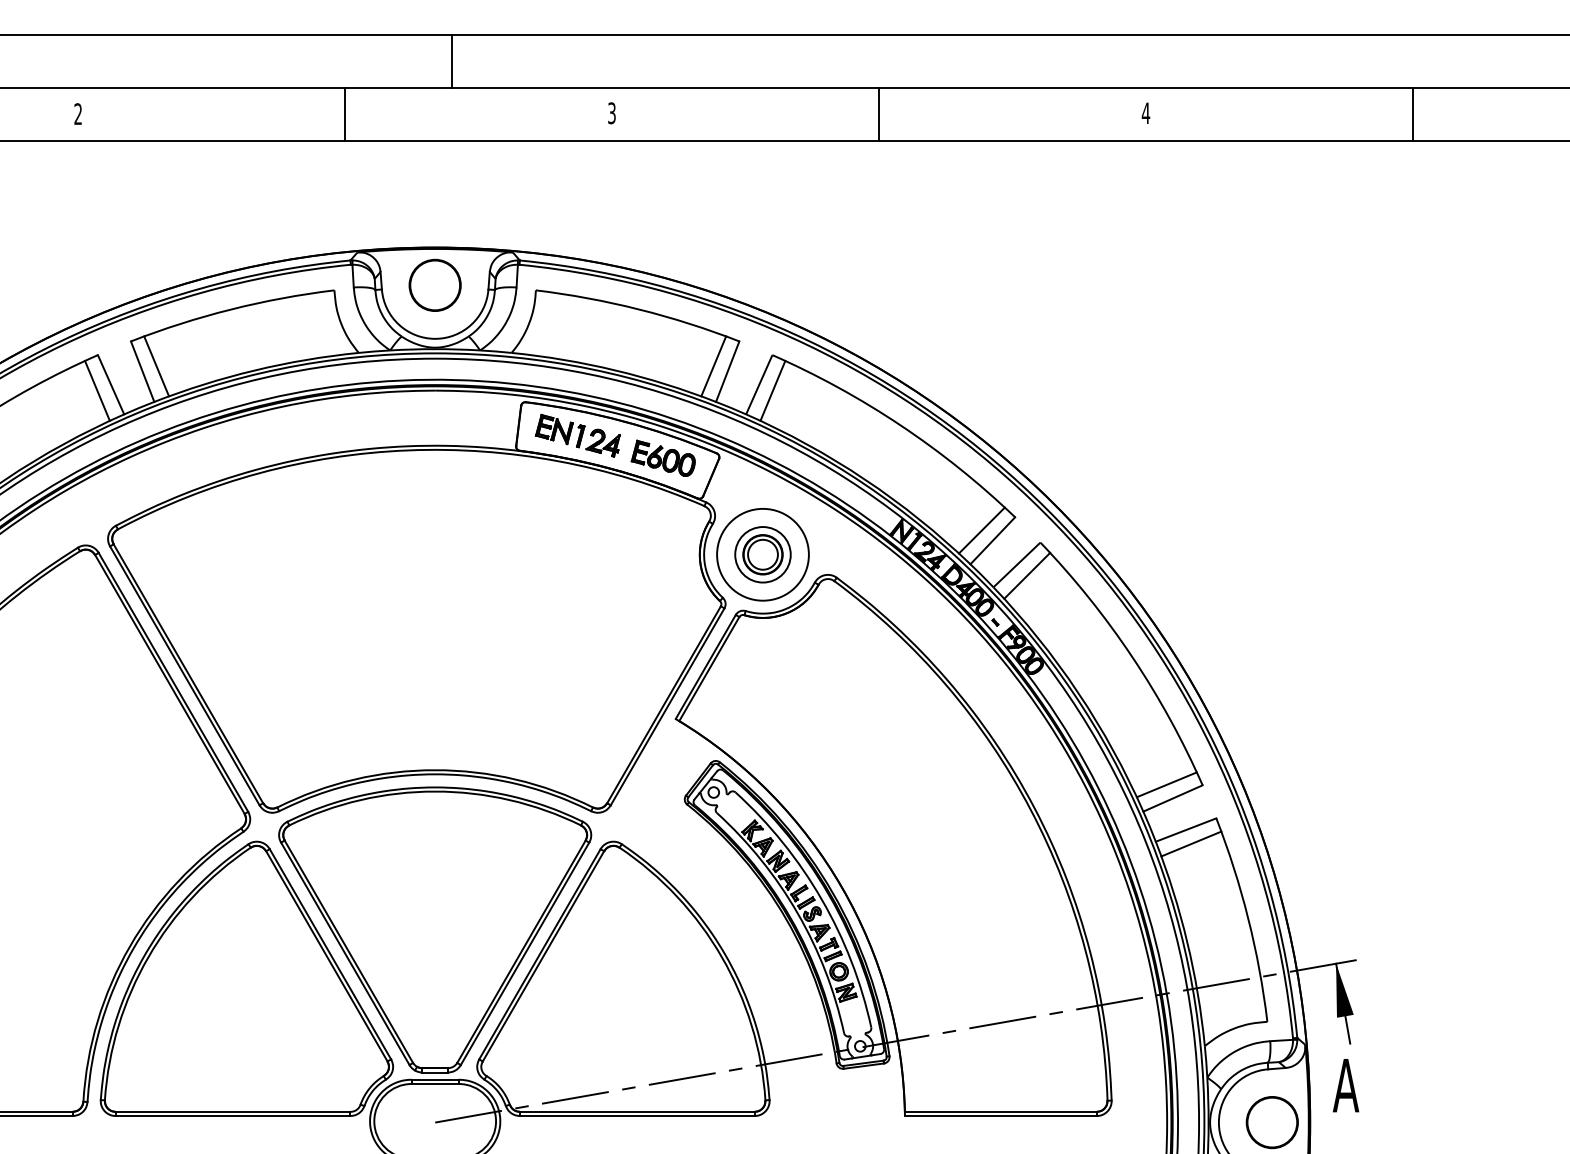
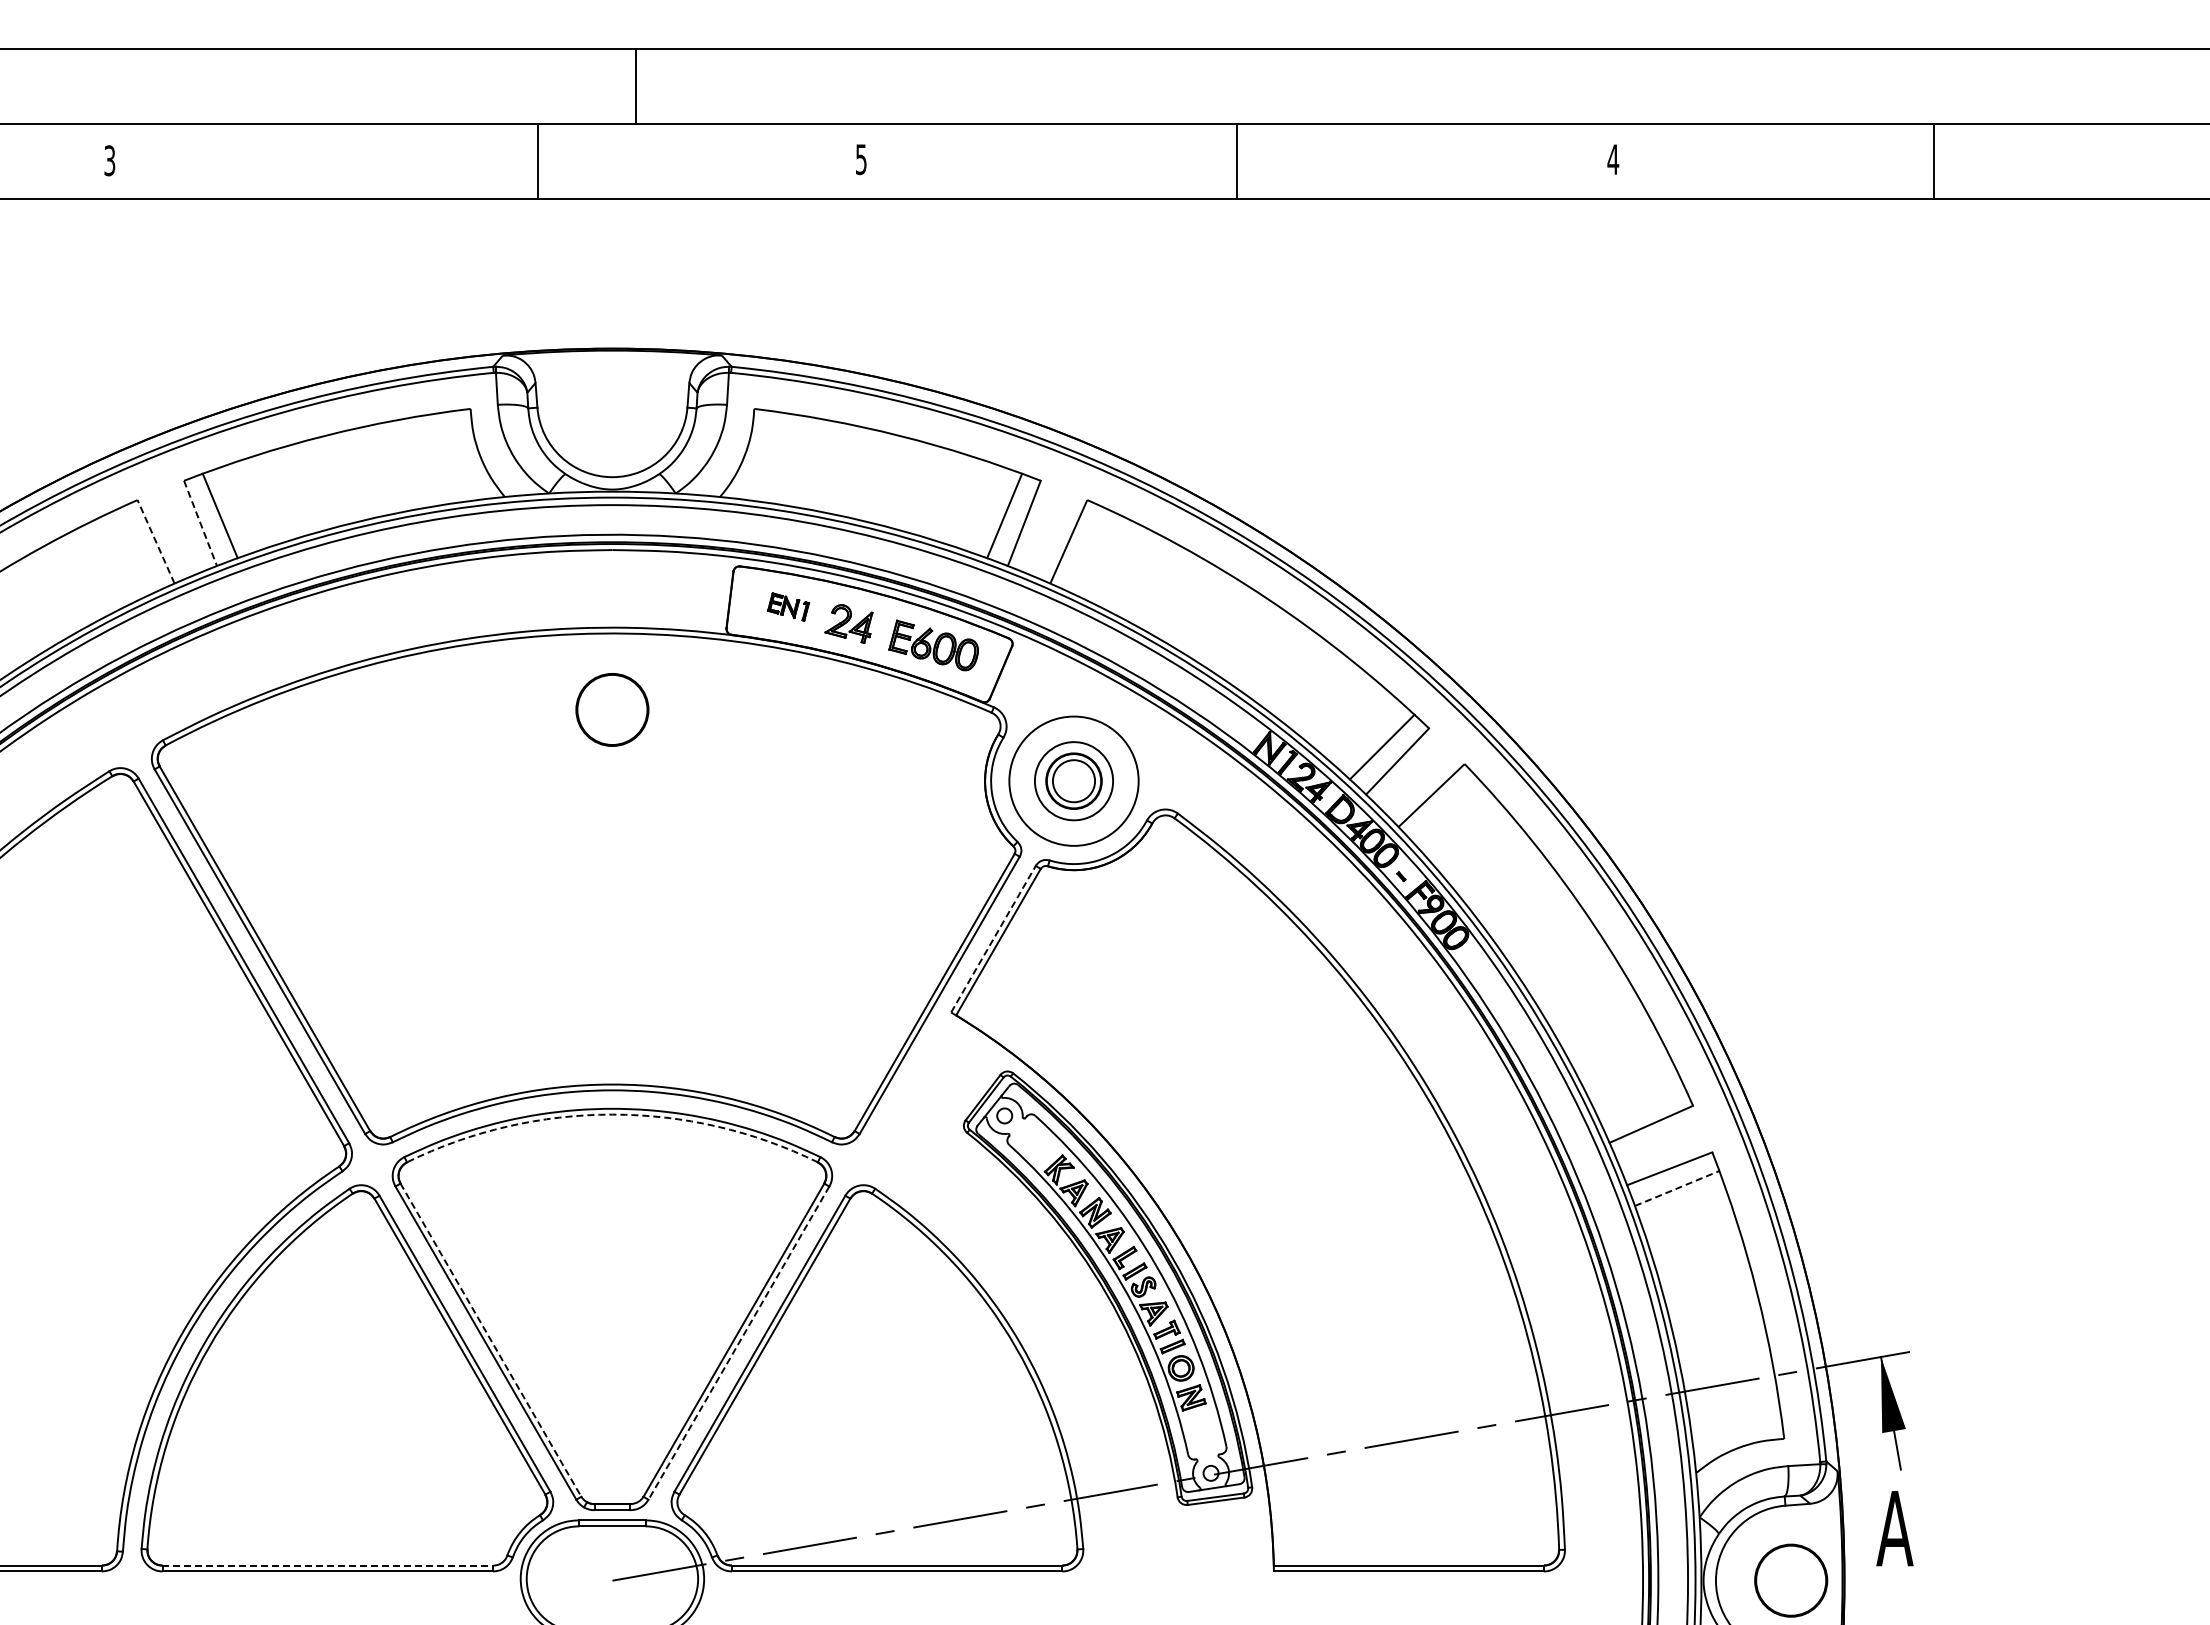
text: (77, 113) -> (109, 160), 2 -> 3
text: (612, 113) -> (861, 159), 3 -> 5
line: (345, 114) -> (538, 161), moved
line: (1412, 114) -> (1933, 161), moved
circle: (435, 285) -> (612, 709), moved
line: (142, 371) -> (200, 523), solid -> dashed
line: (111, 384) -> (156, 541), solid -> dashed
line: (97, 390) -> (136, 550), removed
line: (772, 390) -> (1087, 550), removed
part: (560, 430) -> (788, 606), size x0.6
line: (1026, 575) -> (1445, 810), removed
line: (705, 667) -> (993, 939), solid -> dashed
line: (1166, 784) -> (1642, 1104), removed
arc: (435, 791) -> (612, 1114), solid -> dashed
line: (1191, 844) -> (1677, 1188), solid -> dashed
line: (348, 951) -> (490, 1339), solid -> dashed
line: (524, 954) -> (738, 1343), solid -> dashed
line: (233, 1111) -> (328, 1565), solid -> dashed

